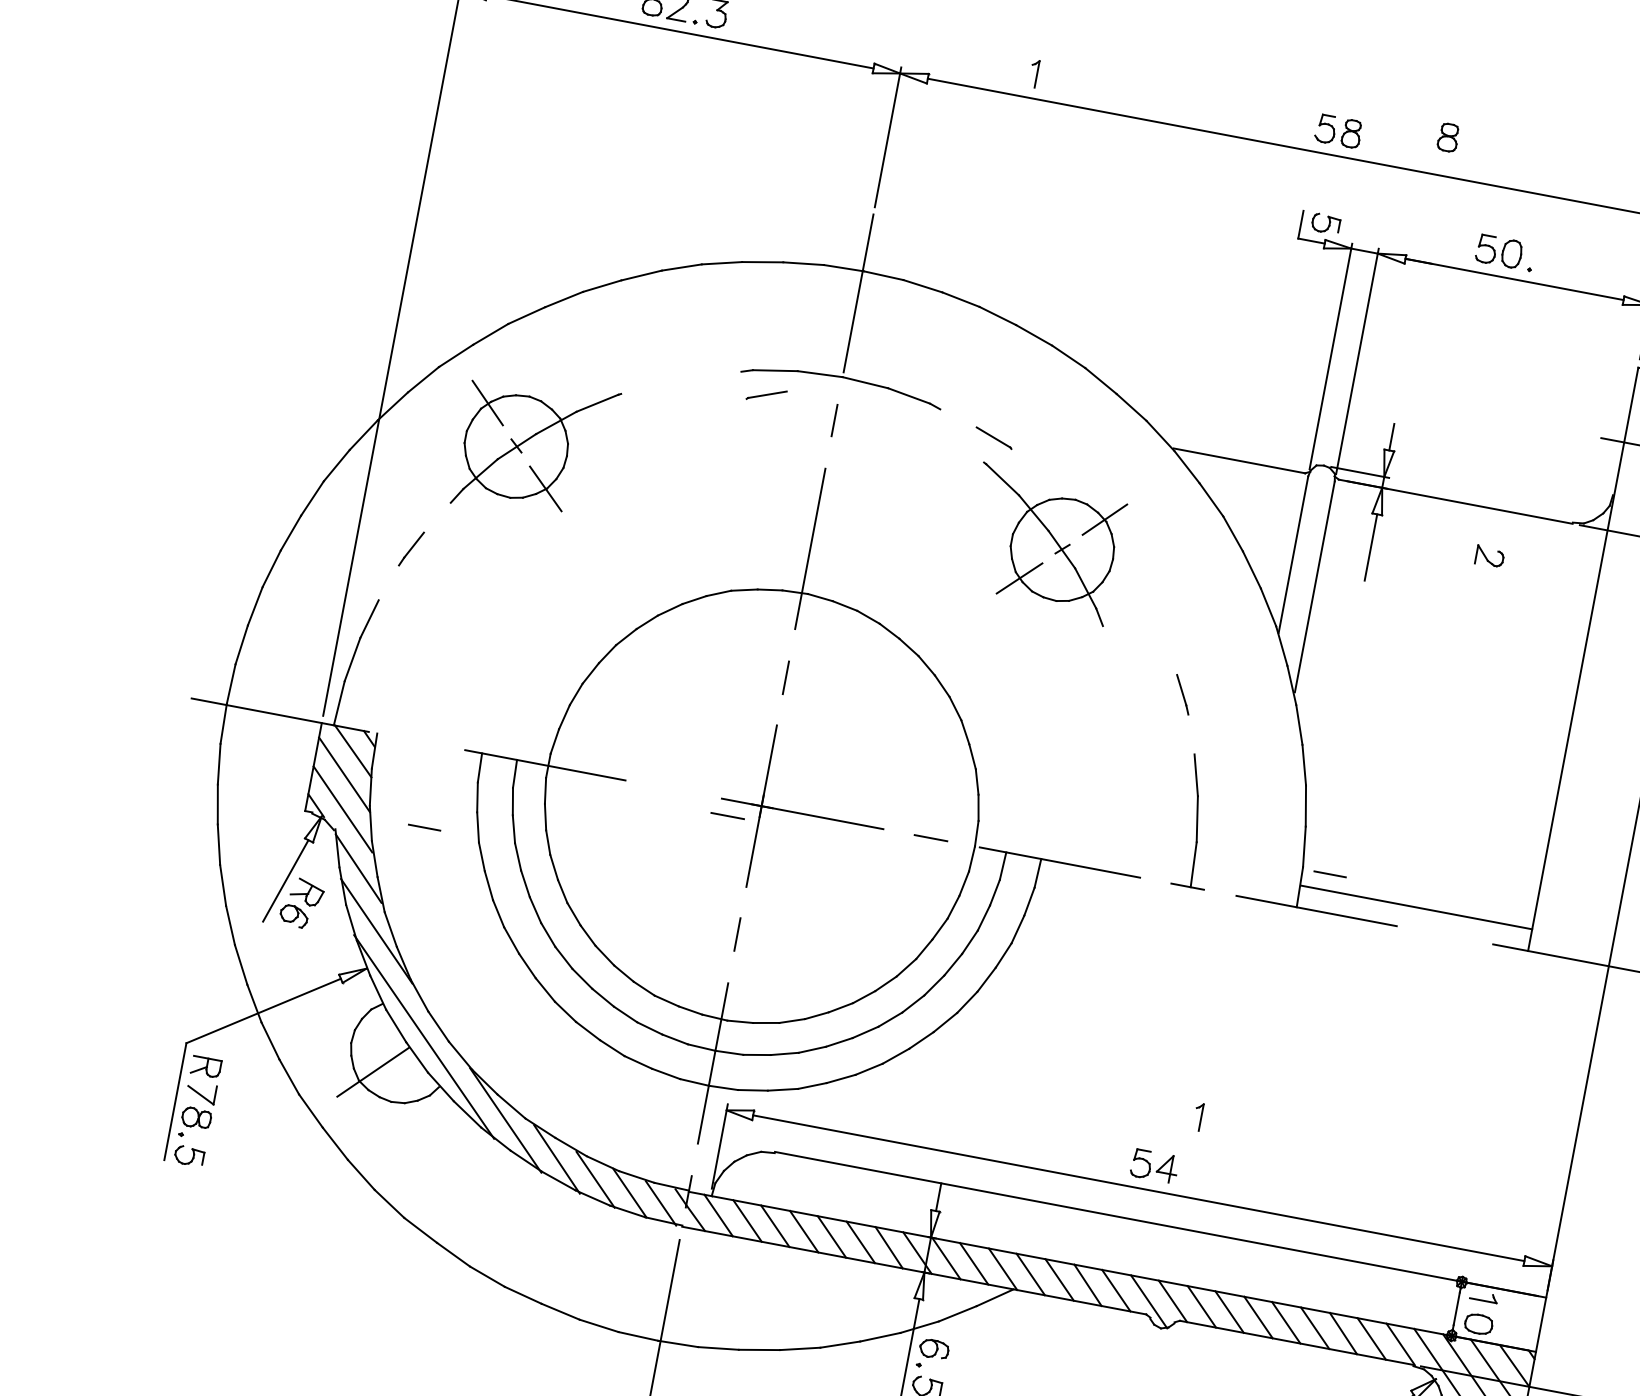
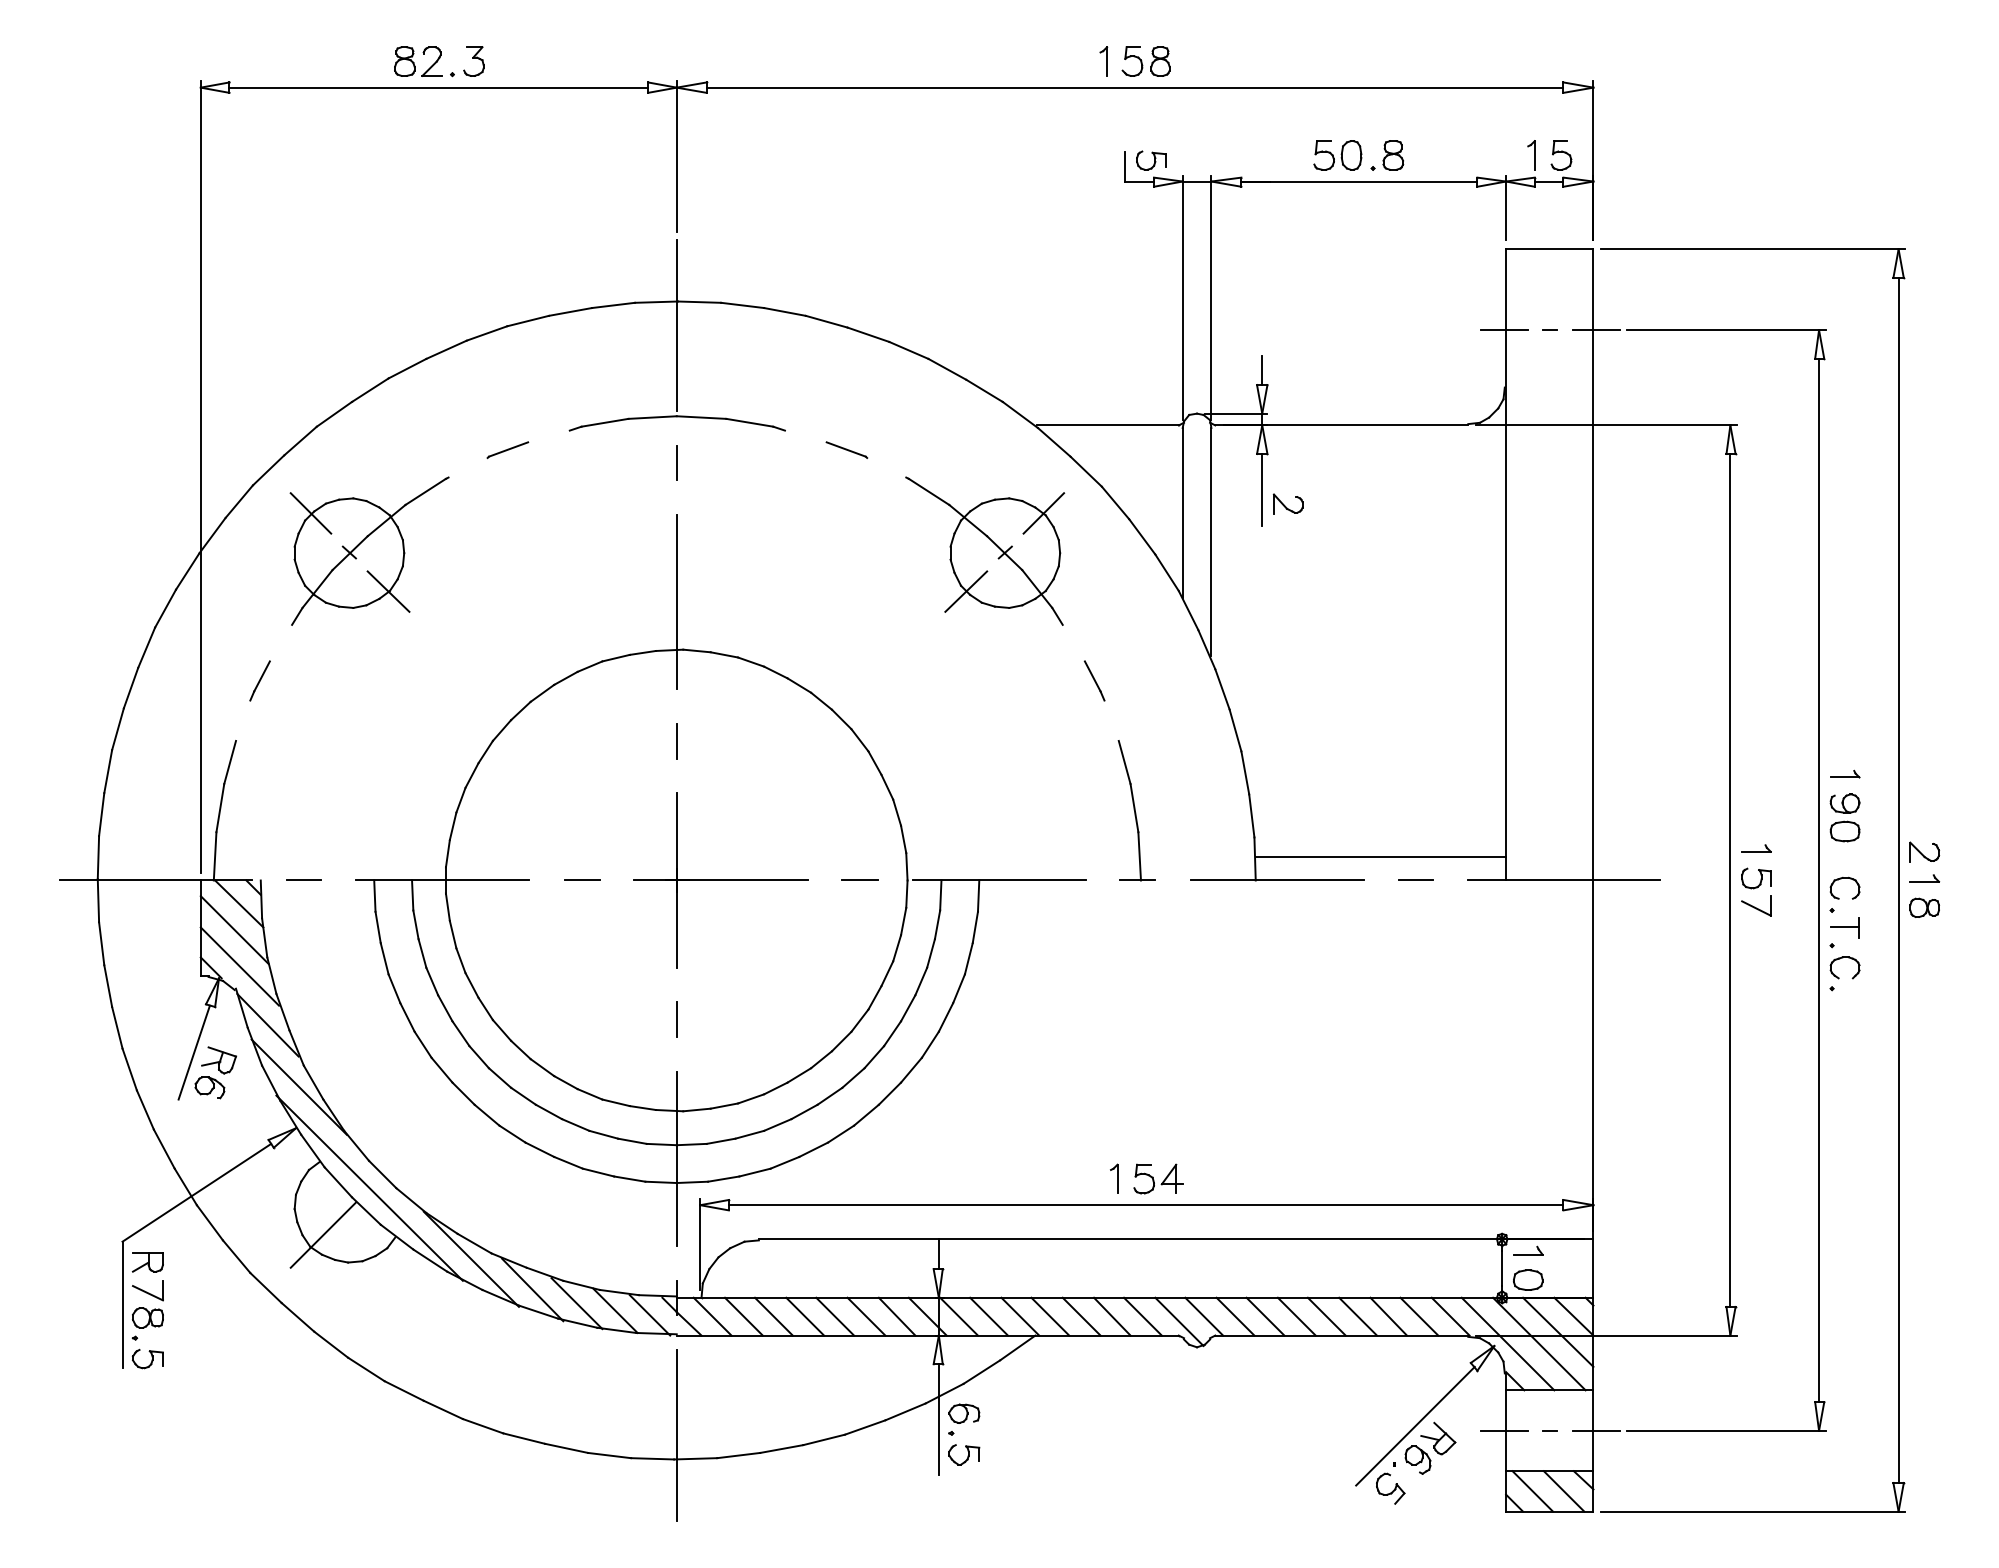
part: (1033, 73) -> (1103, 61), moved
part: (1448, 137) -> (1393, 155), moved
line: (766, 395) -> (507, 450), moved
part: (1044, 543) -> (985, 550), moved
part: (1489, 556) -> (1287, 503), moved
line: (728, 815) -> (582, 879), moved
line: (424, 826) -> (303, 879), moved
line: (1329, 873) -> (1415, 879), moved
part: (1198, 1116) -> (1114, 1178), moved

